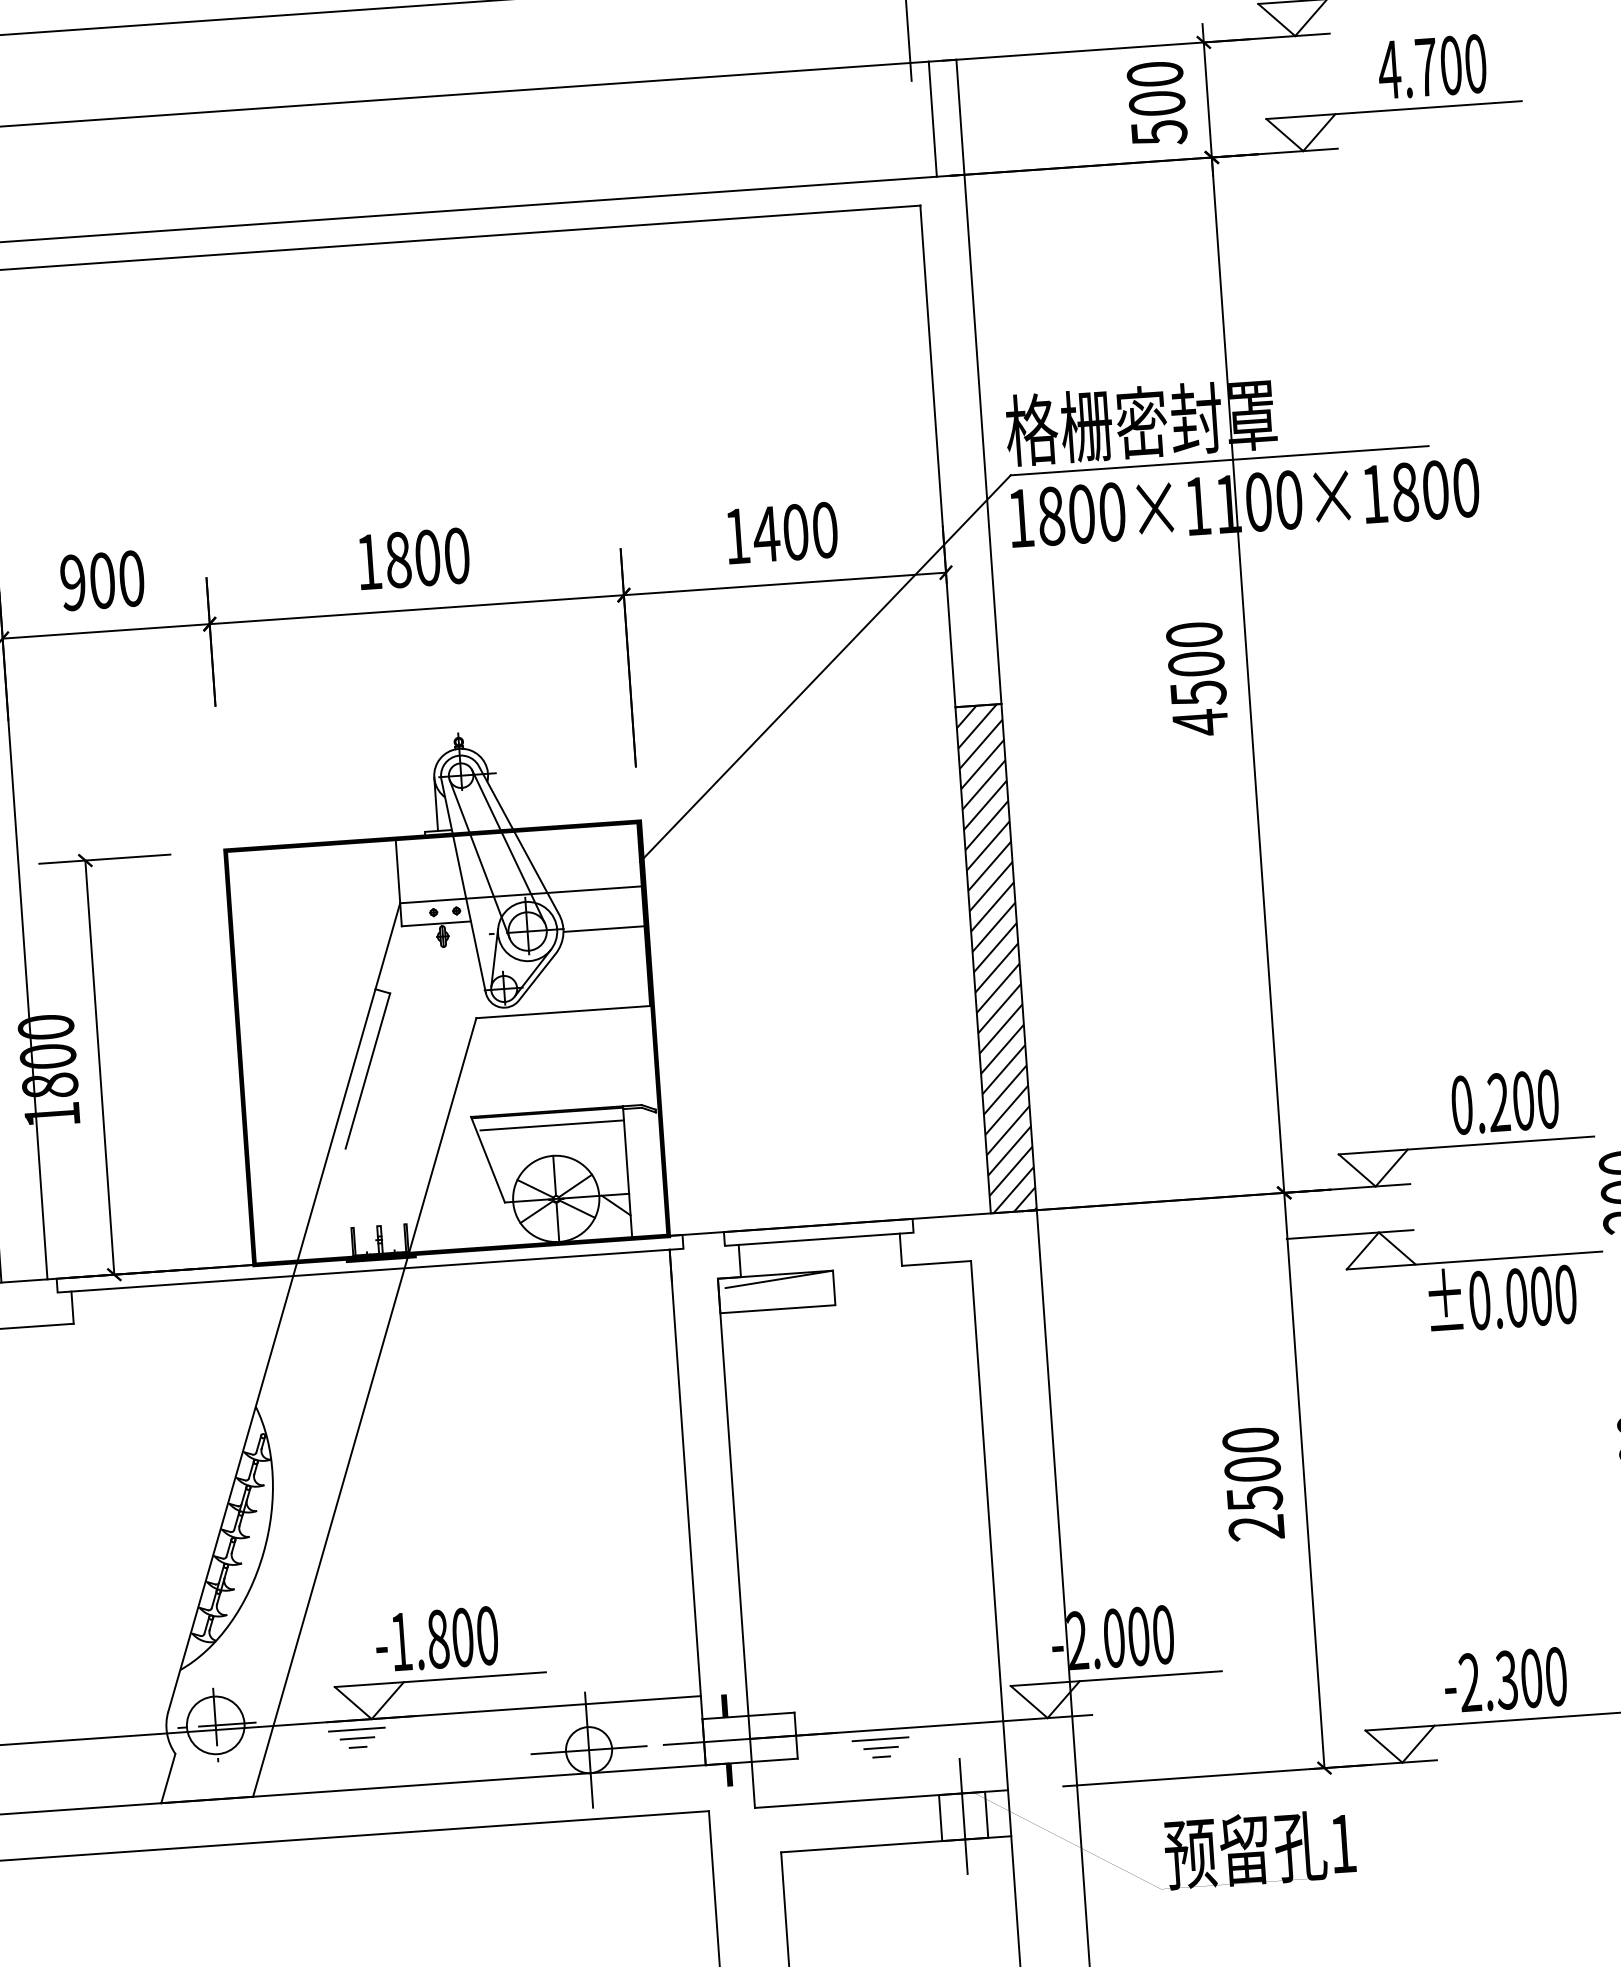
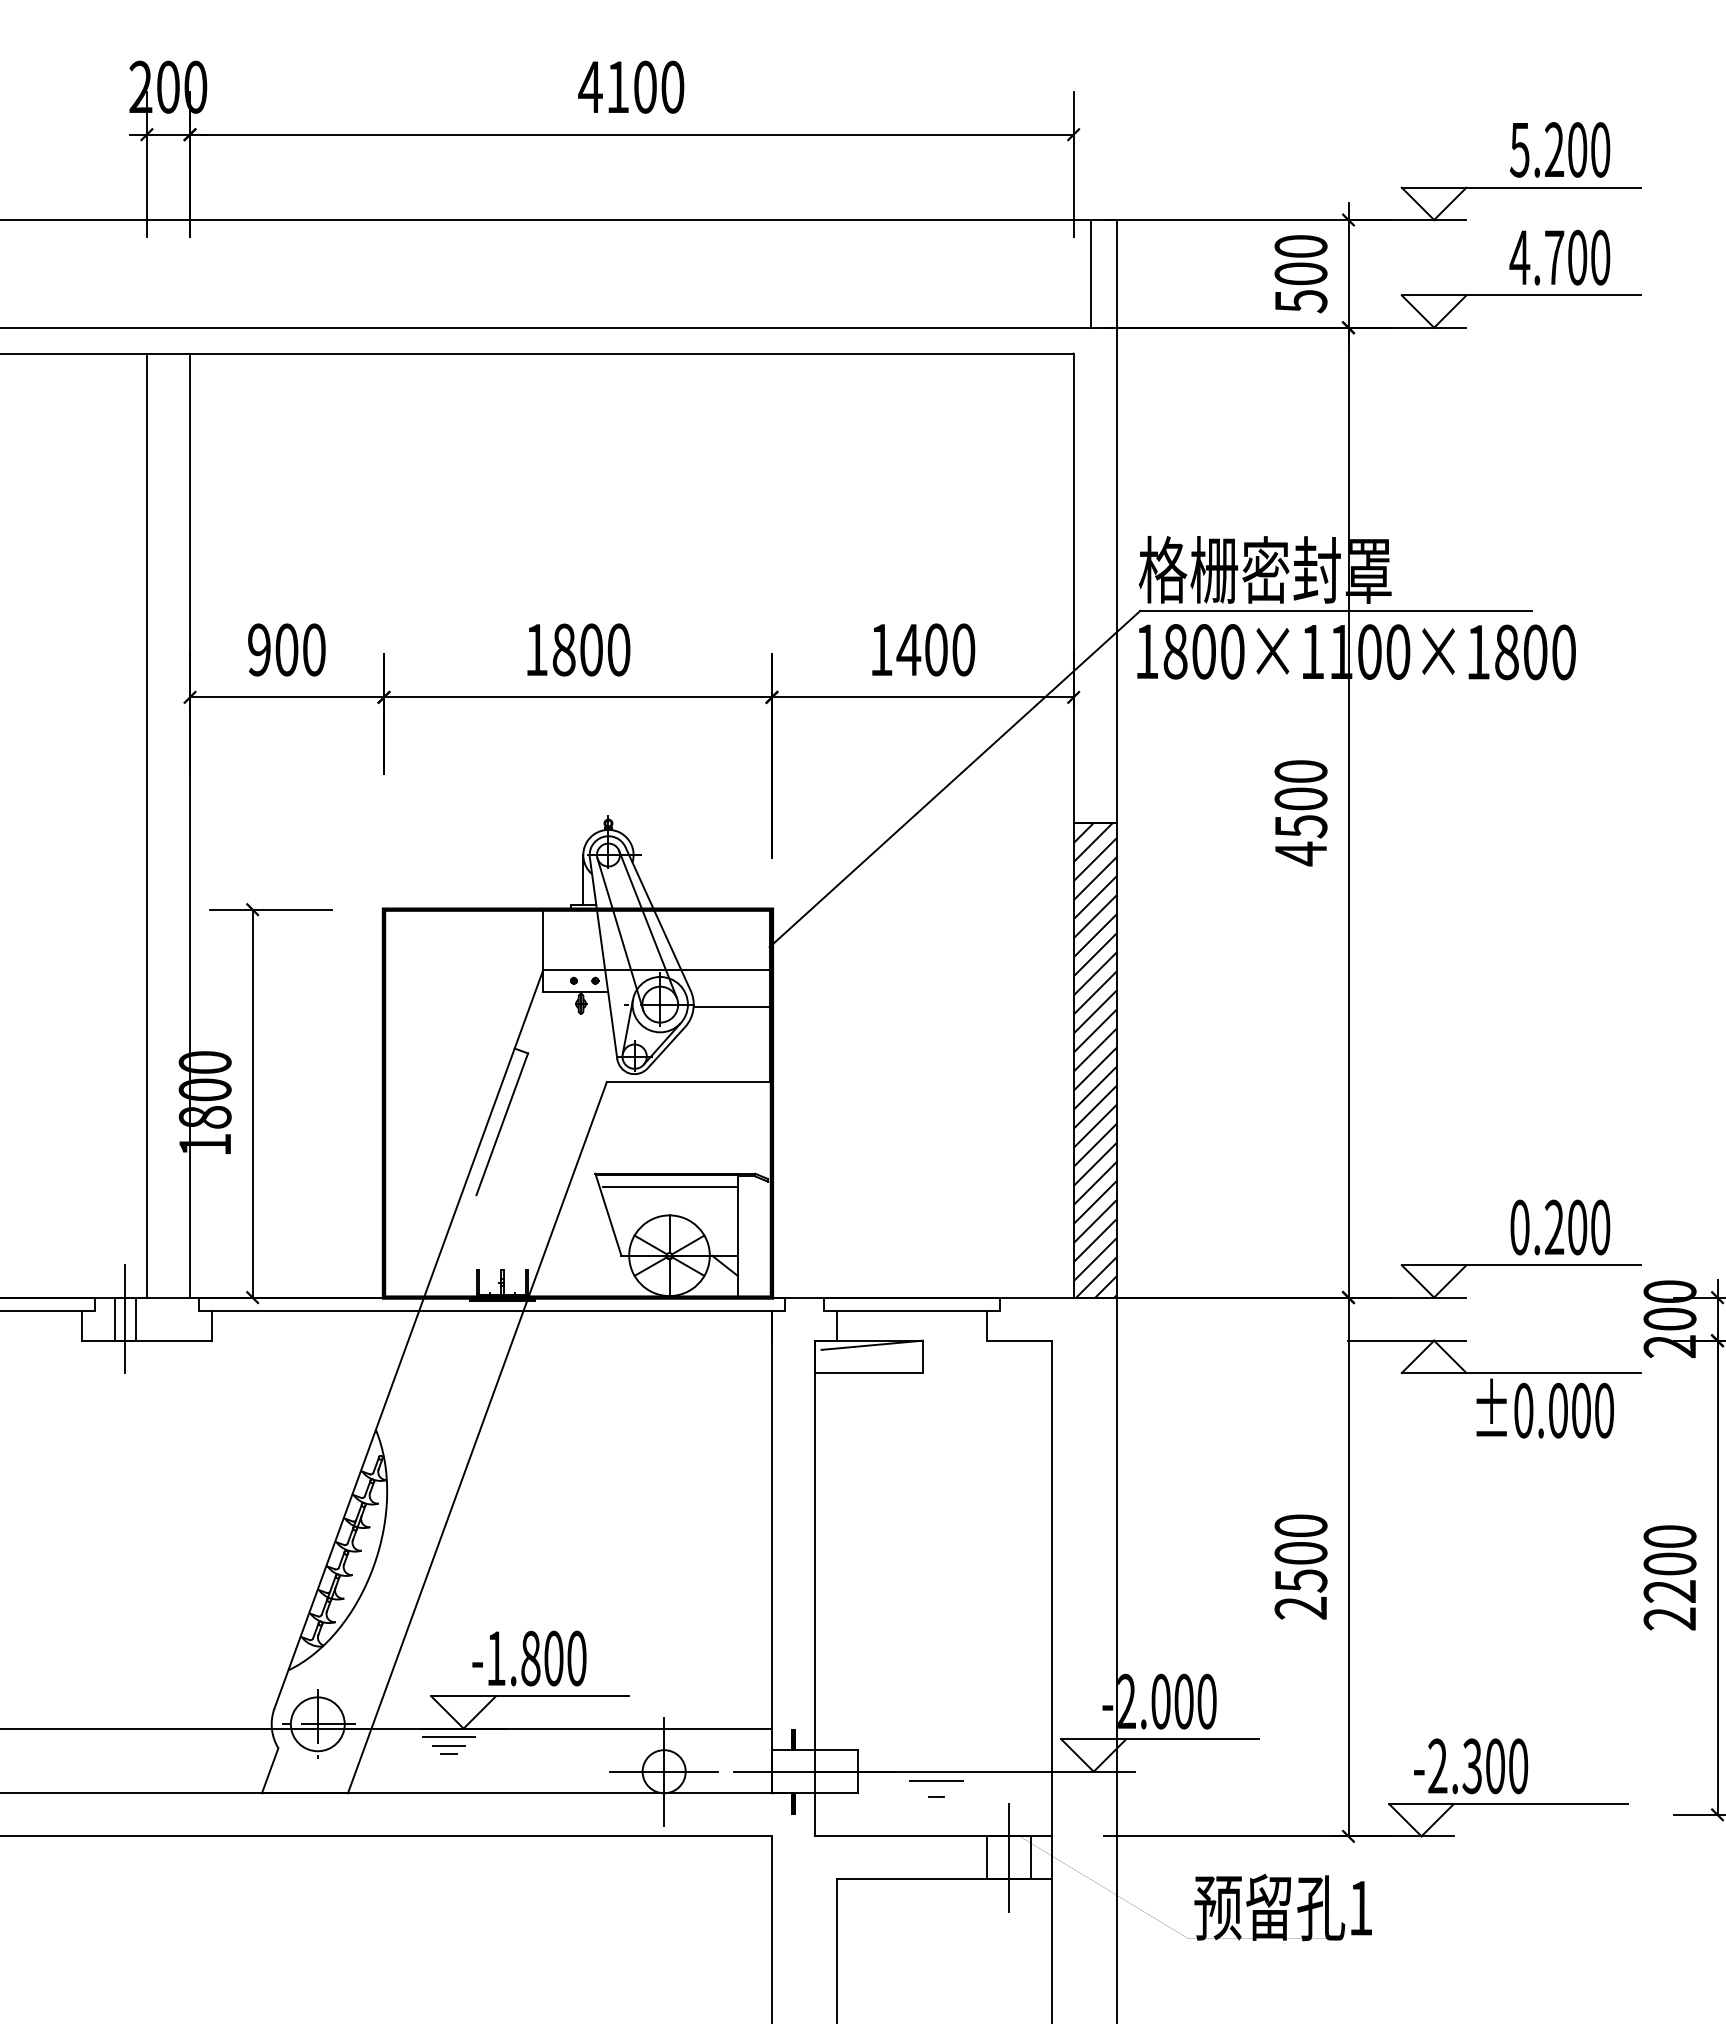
text: (1506, 1680) -> (1471, 1766), moved
line: (881, 1747) -> (936, 1788), removed

